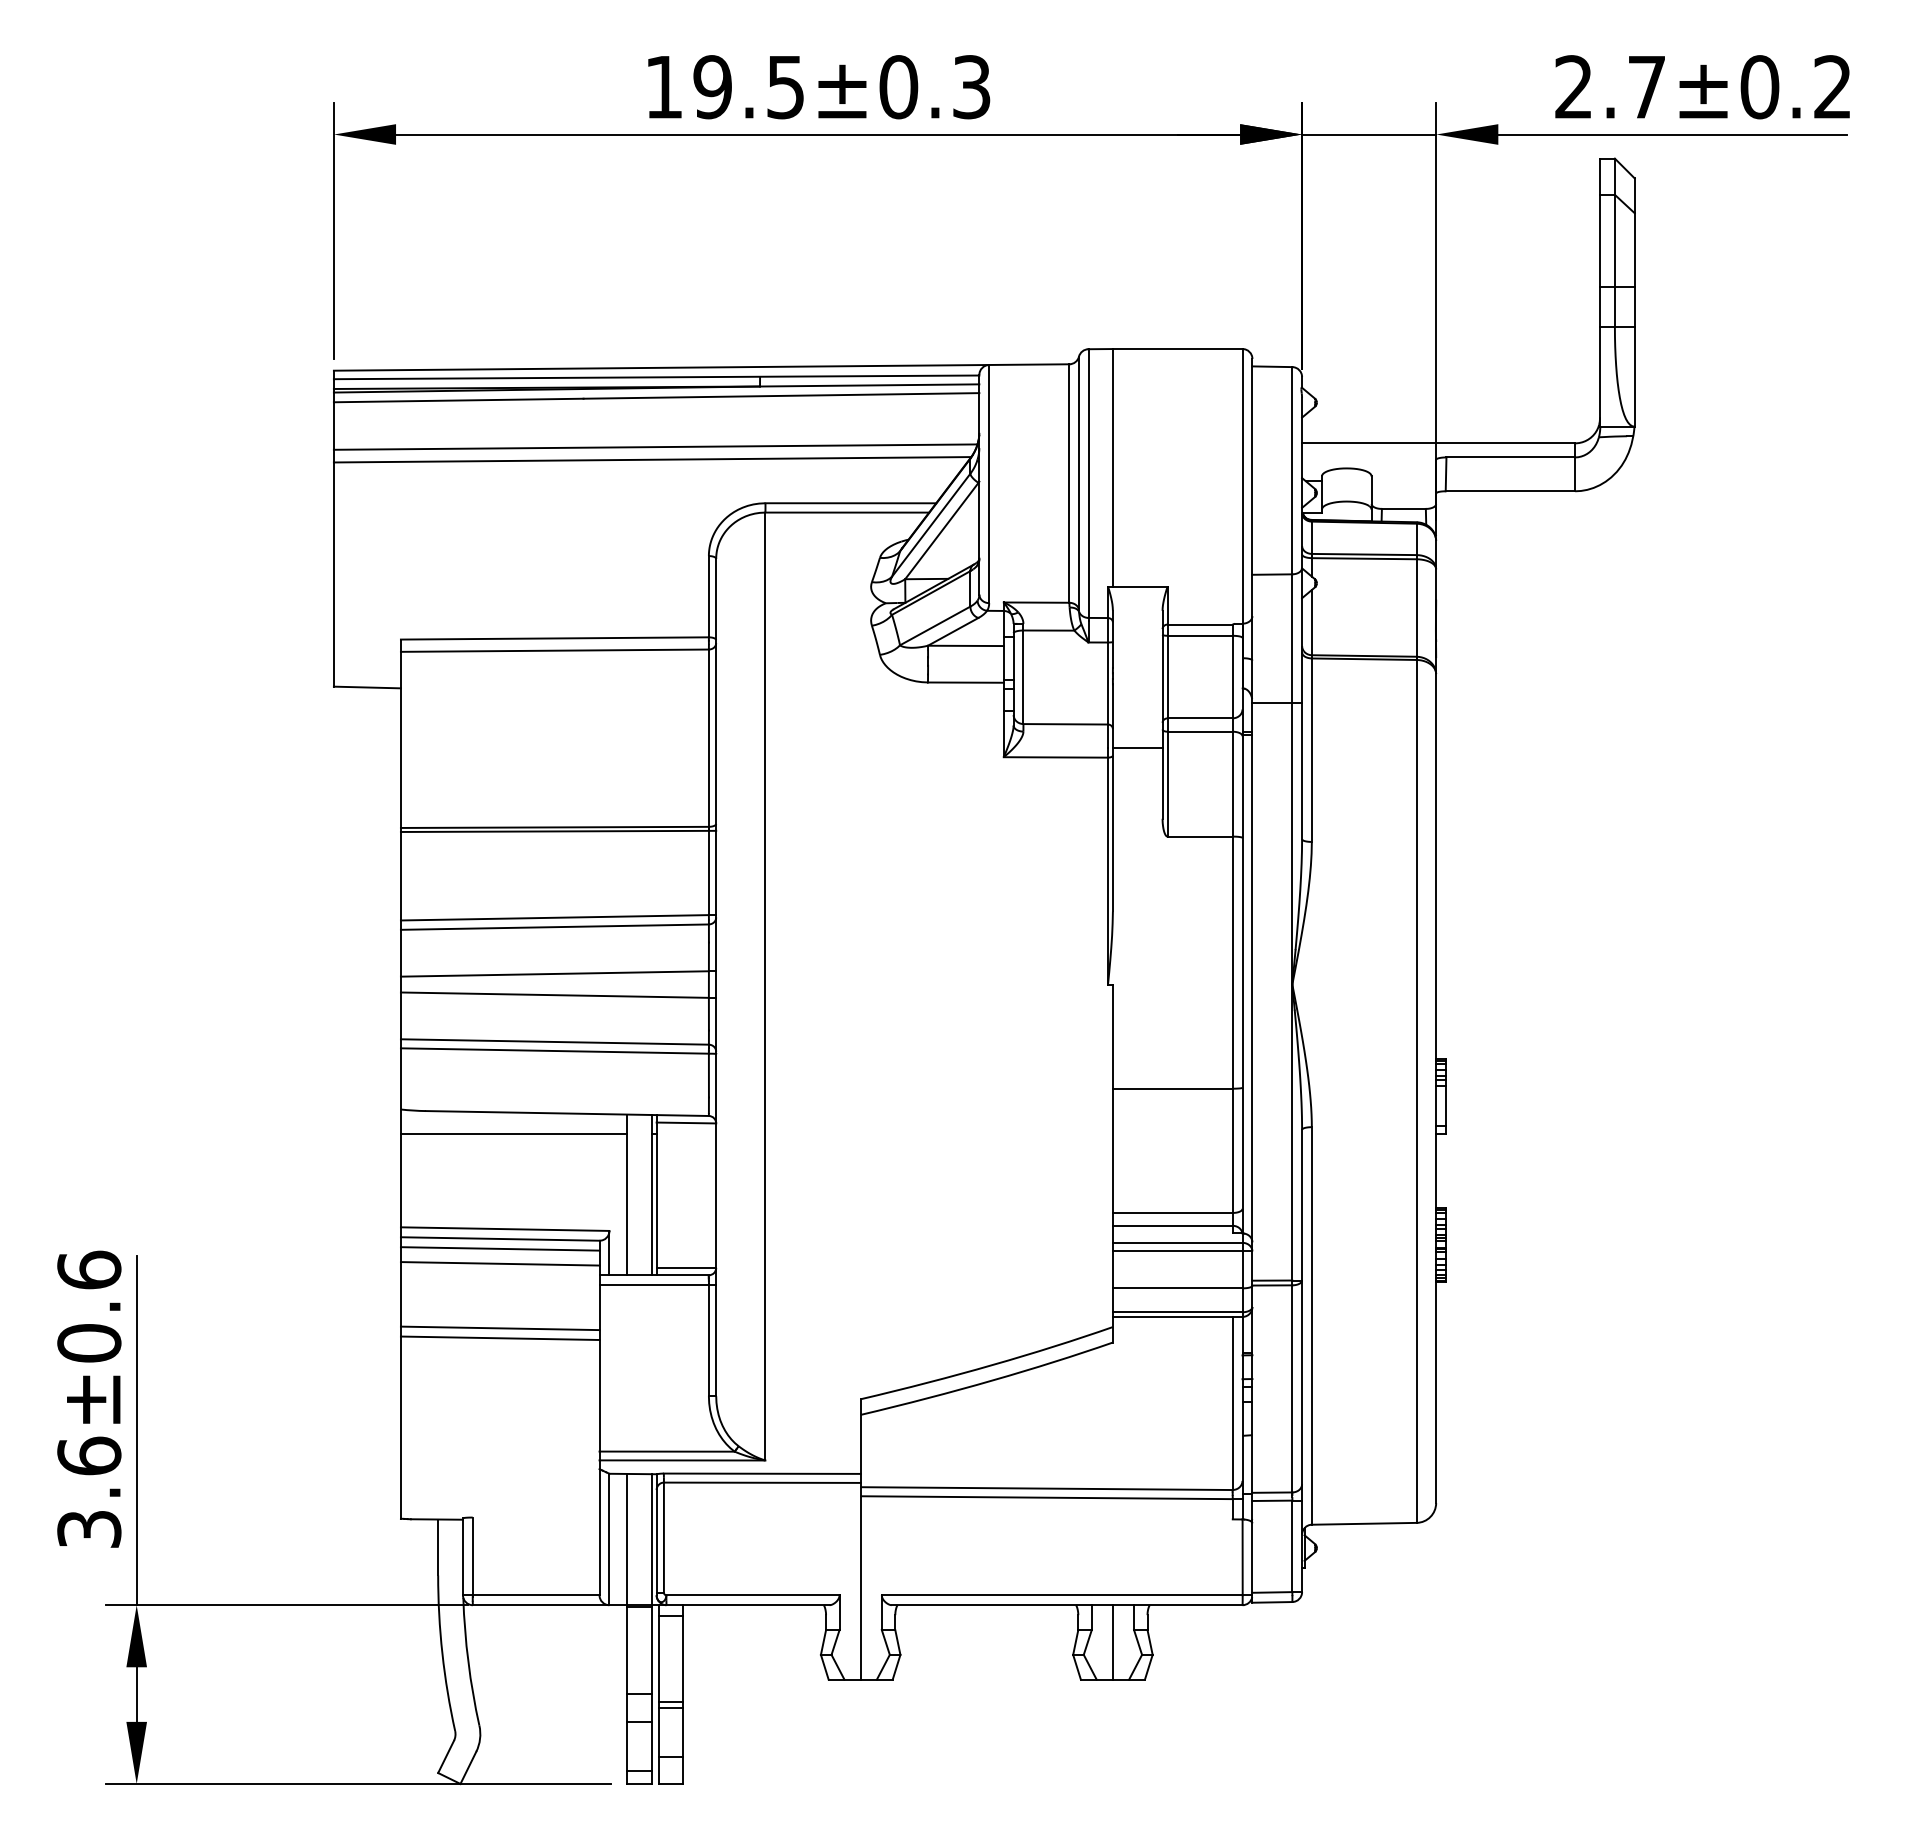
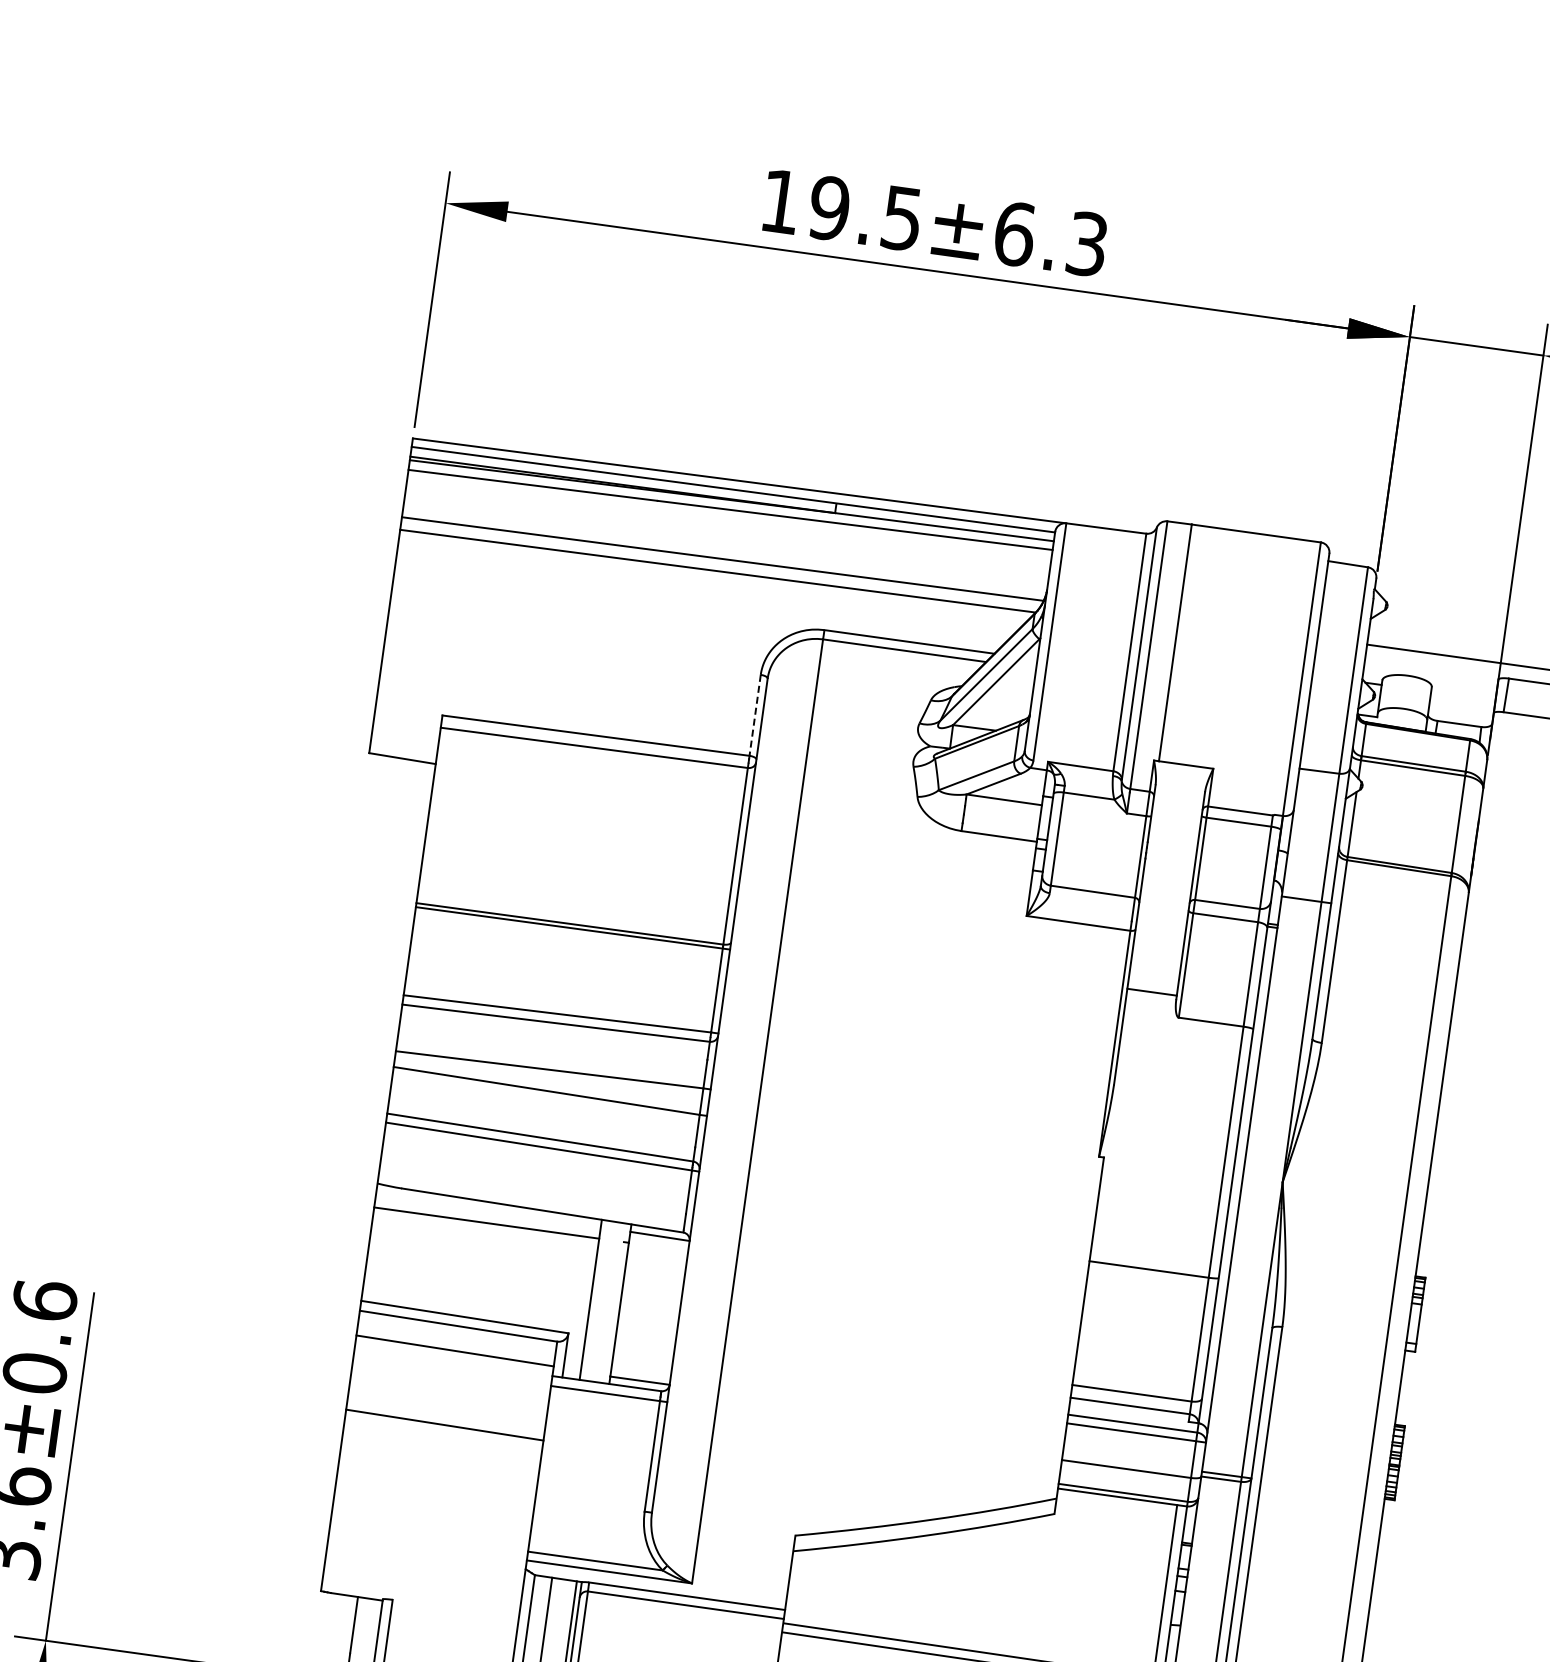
text: (898, 87) -> (1014, 234), 19.5±0.3 -> 19.5±6.3
line: (708, 596) -> (754, 715), solid -> dashed
line: (1137, 748) -> (1151, 992), moved
line: (651, 1195) -> (615, 1303), removed
line: (499, 1248) -> (456, 1335), removed
line: (499, 1328) -> (445, 1415), removed

